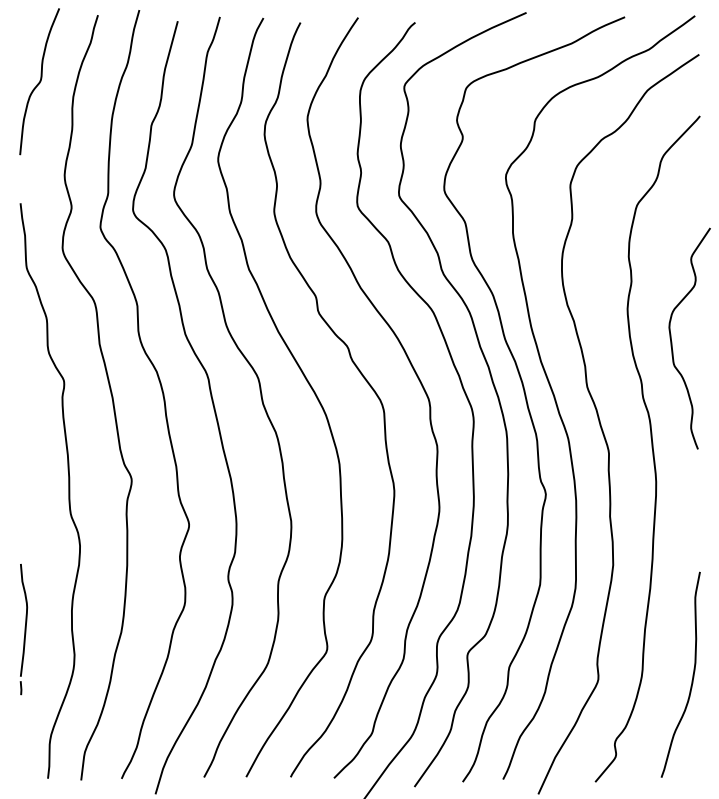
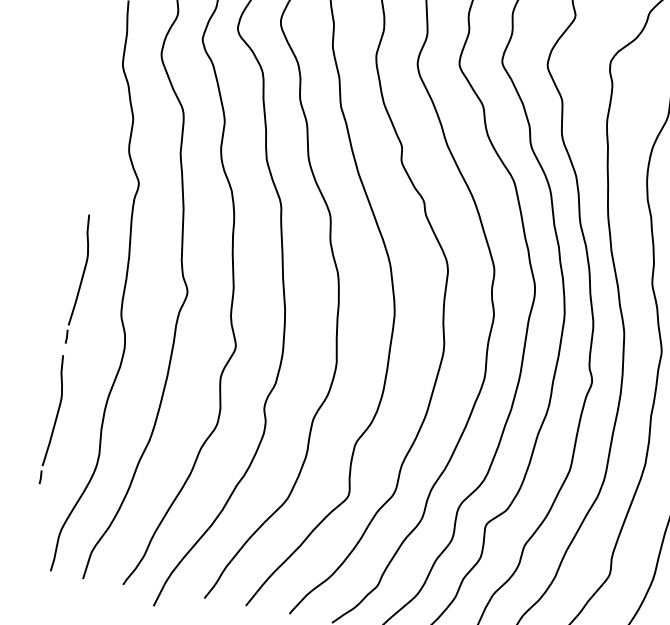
part: (23, 486) -> (79, 279), added

